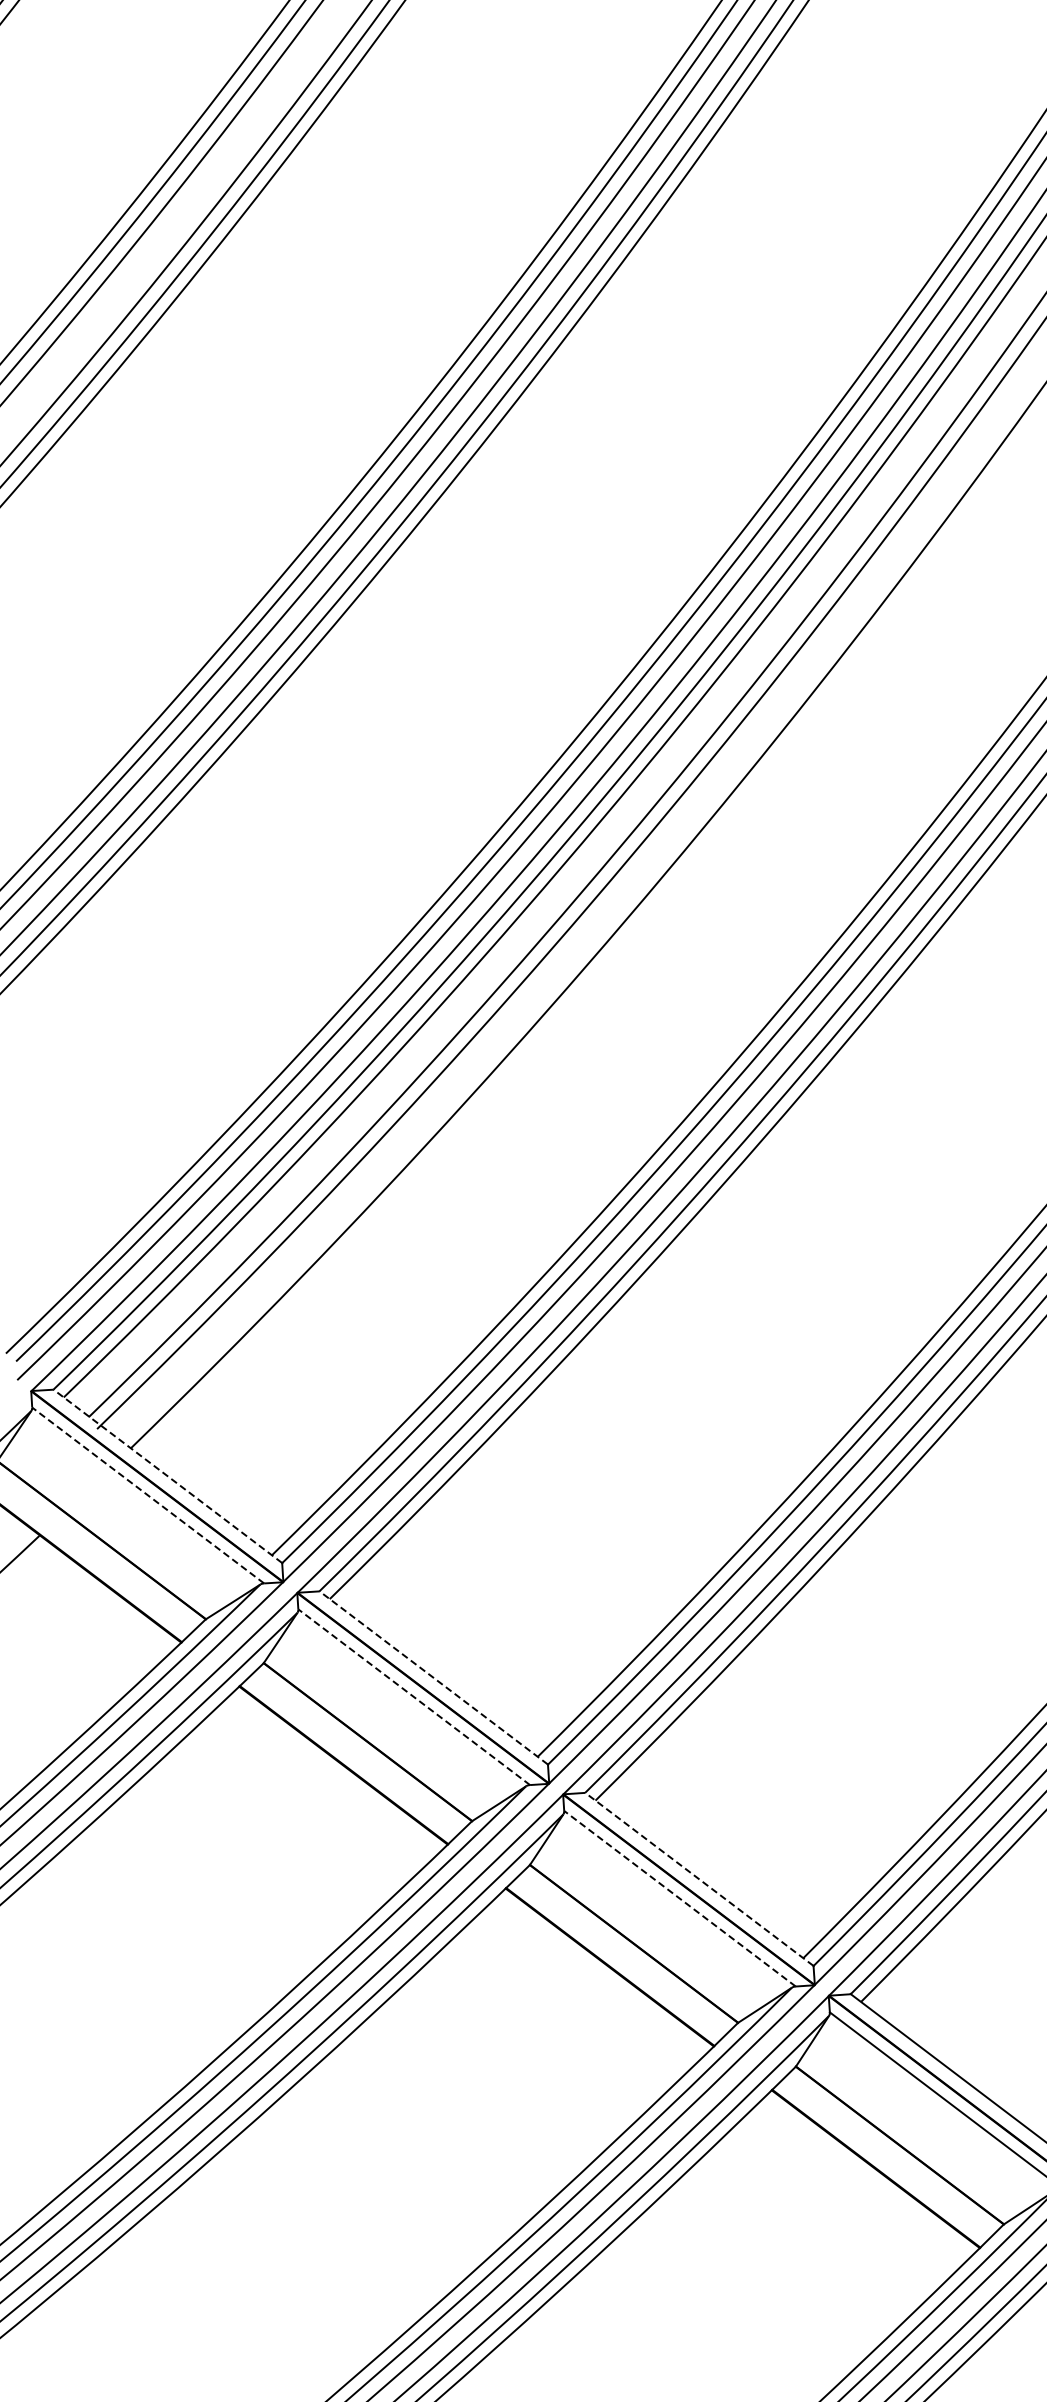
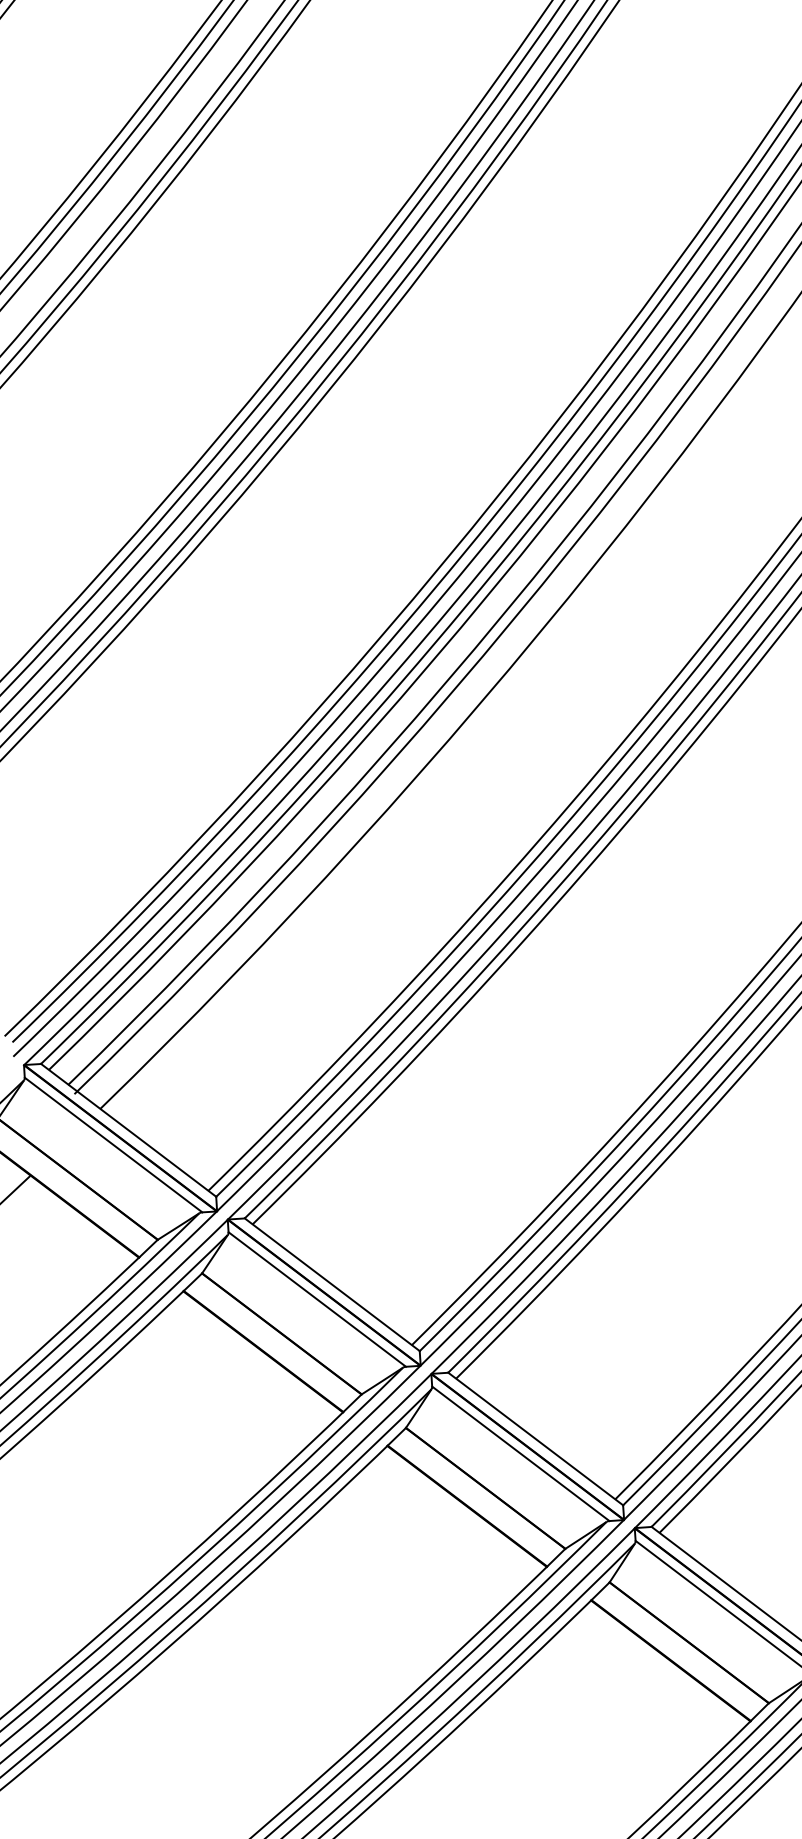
line: (167, 1475) -> (128, 1129), dashed -> solid
line: (148, 1495) -> (113, 1145), dashed -> solid
line: (433, 1677) -> (332, 1284), dashed -> solid
line: (413, 1696) -> (316, 1298), dashed -> solid
line: (698, 1878) -> (535, 1438), dashed -> solid
line: (679, 1898) -> (520, 1453), dashed -> solid

